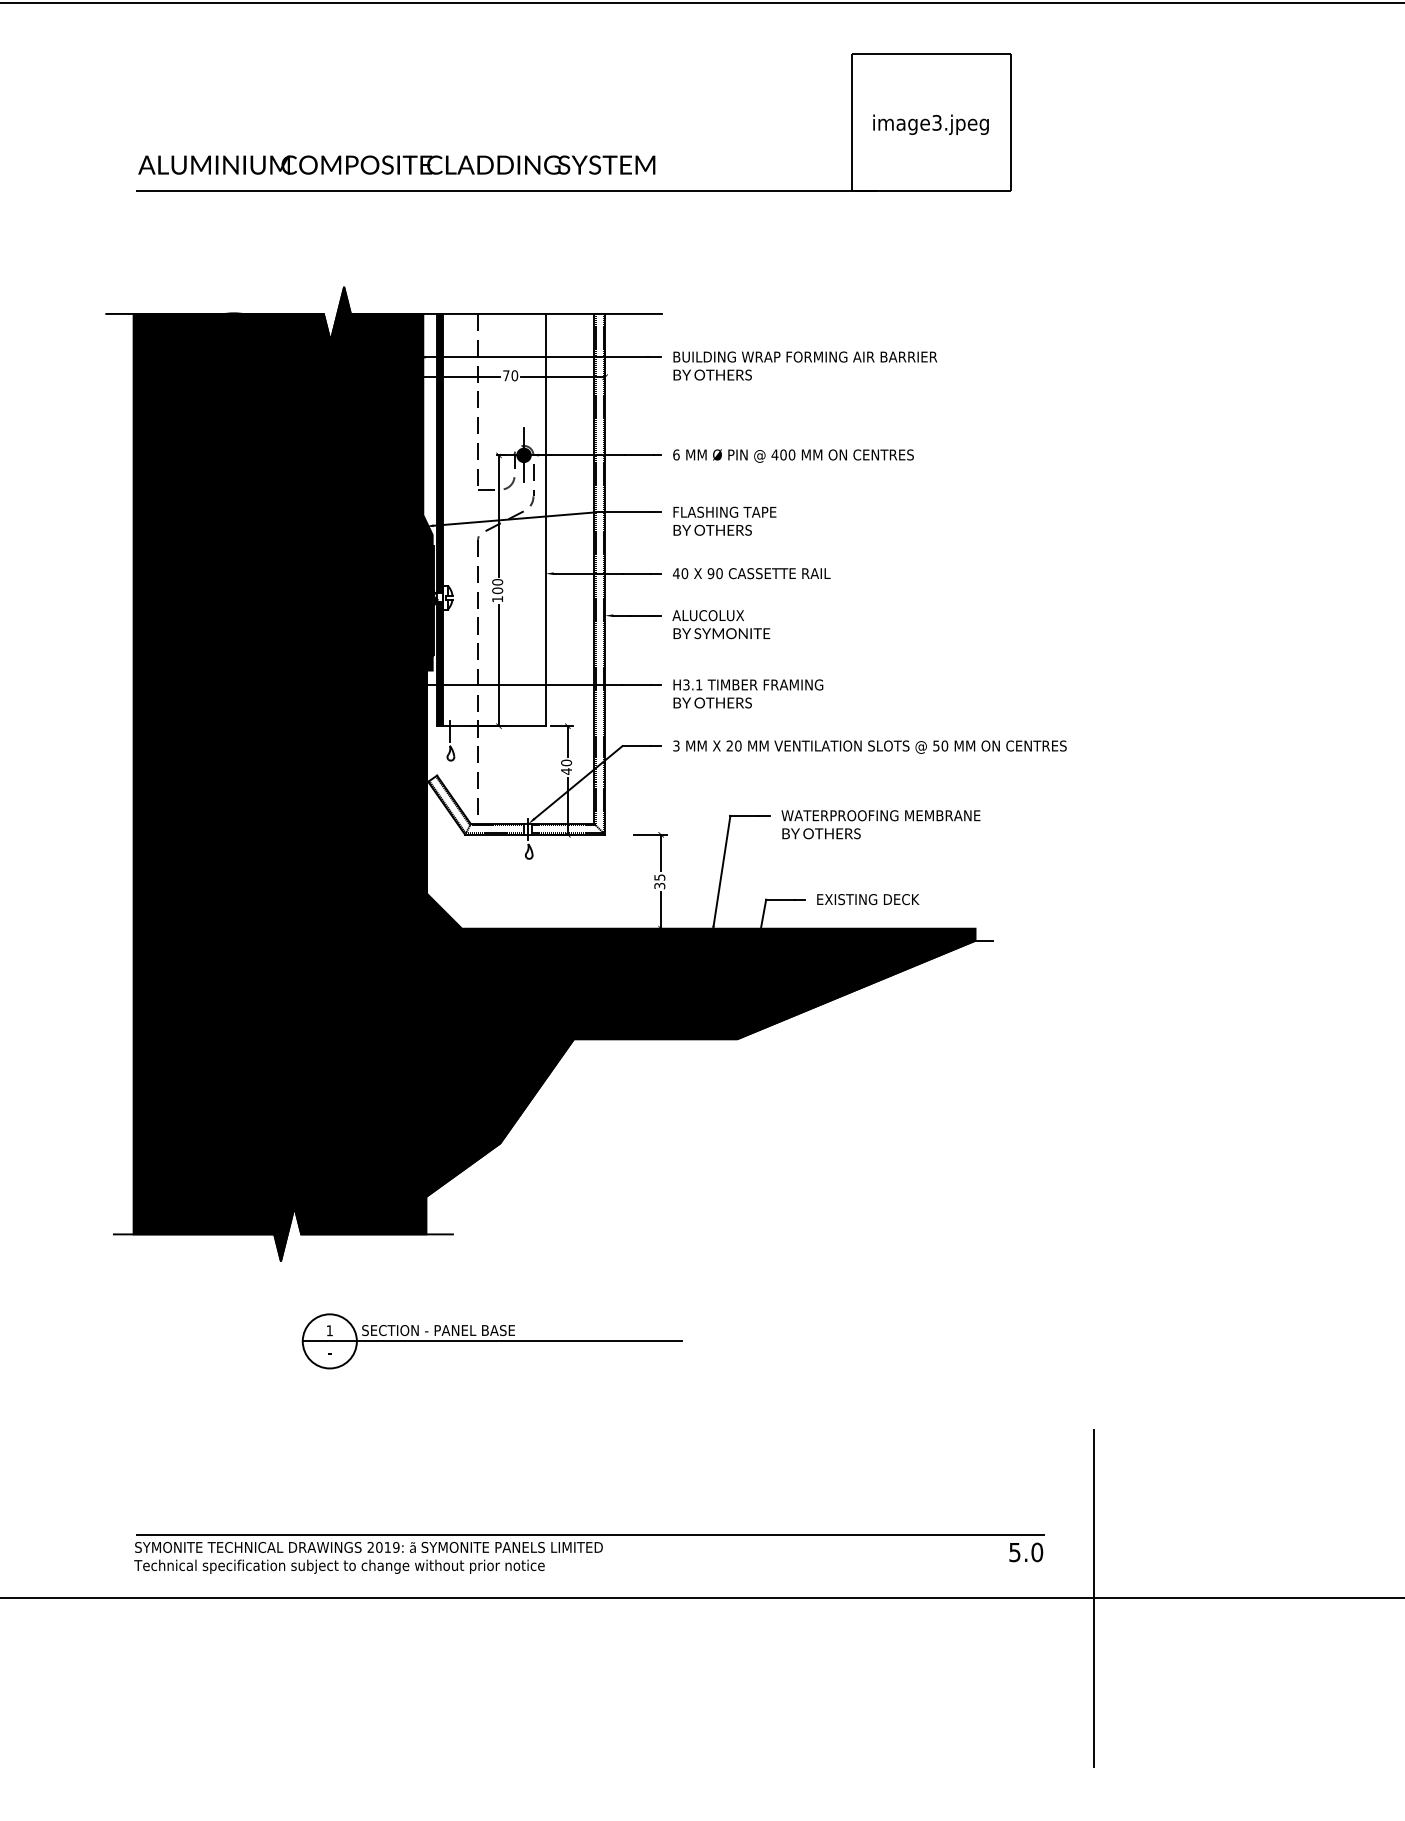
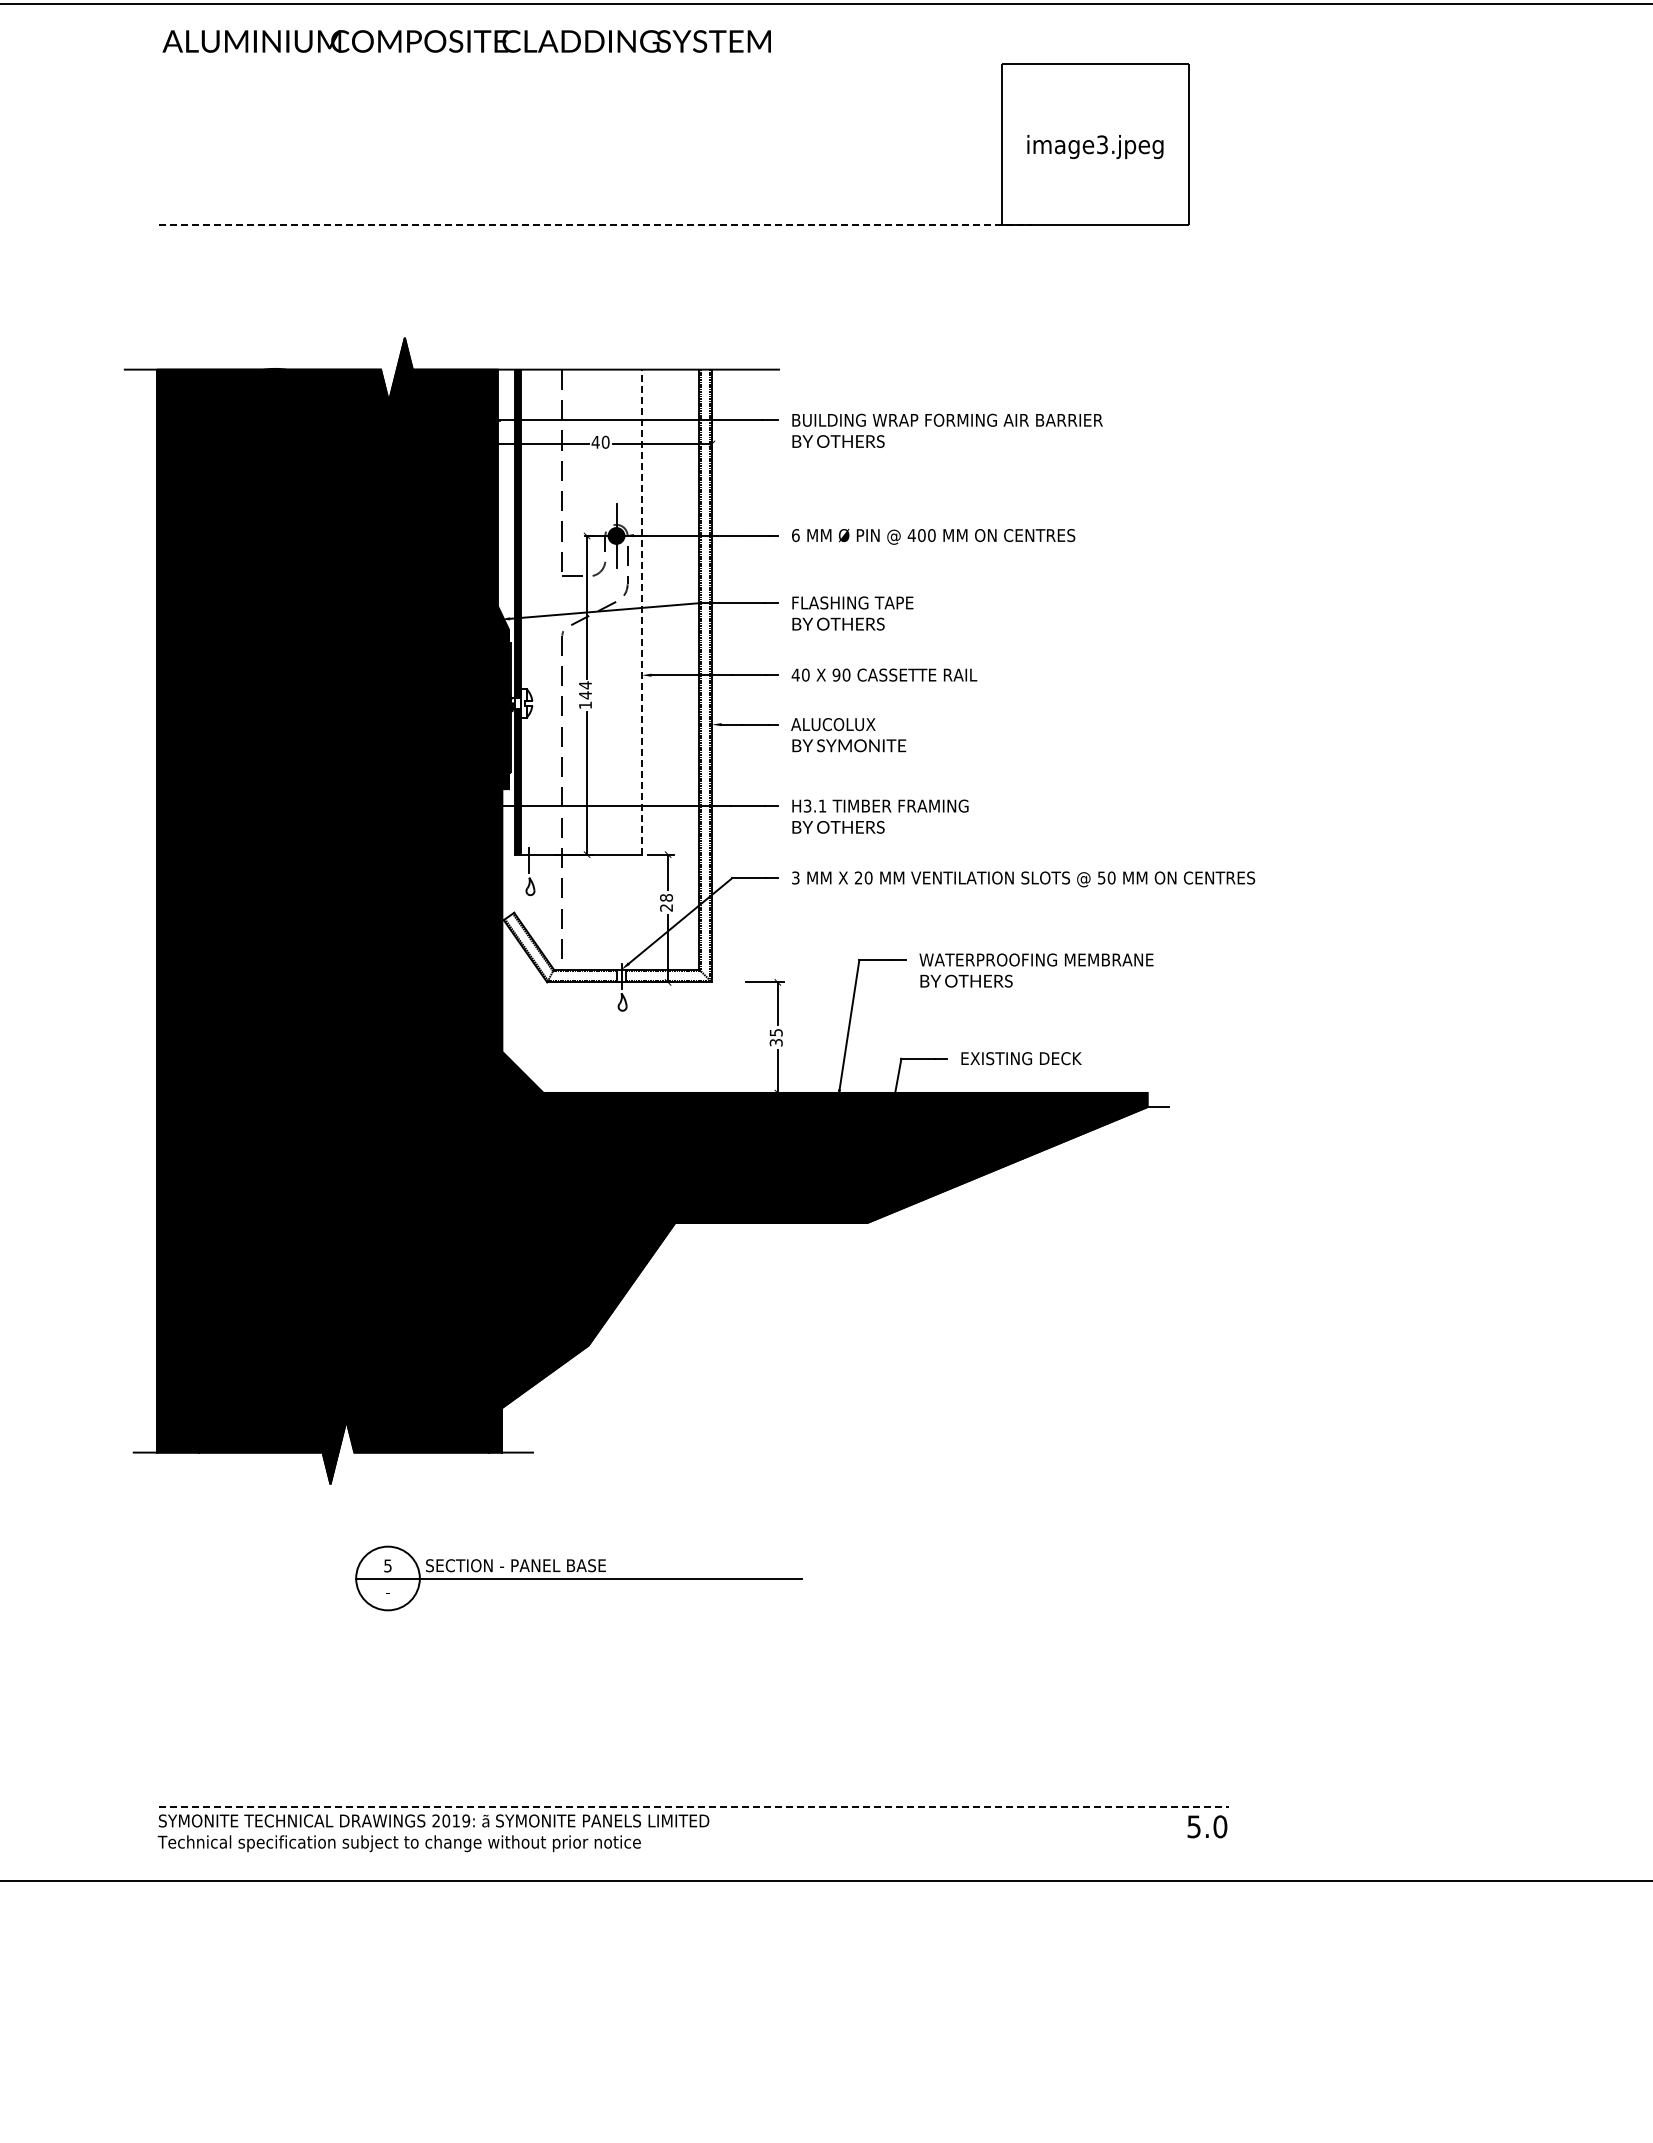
text: (396, 165) -> (466, 41), moved
line: (507, 191) -> (596, 225), solid -> dashed
text: (506, 375) -> (595, 442), 70 -> 40
line: (545, 520) -> (641, 612), solid -> dashed
text: (497, 586) -> (585, 690), 100 -> 144
text: (566, 767) -> (666, 903), 40 -> 28
text: (329, 1330) -> (387, 1565), 1 -> 5
line: (590, 1535) -> (694, 1806), solid -> dashed
line: (1094, 1598) -> (1287, 1880), removed

